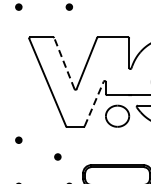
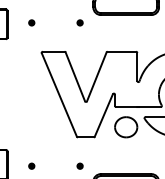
line: (64, 63) -> (75, 76), dashed -> solid
line: (94, 103) -> (104, 115), dashed -> solid
part: (18, 139) -> (31, 165), moved
part: (57, 156) -> (79, 165), moved

